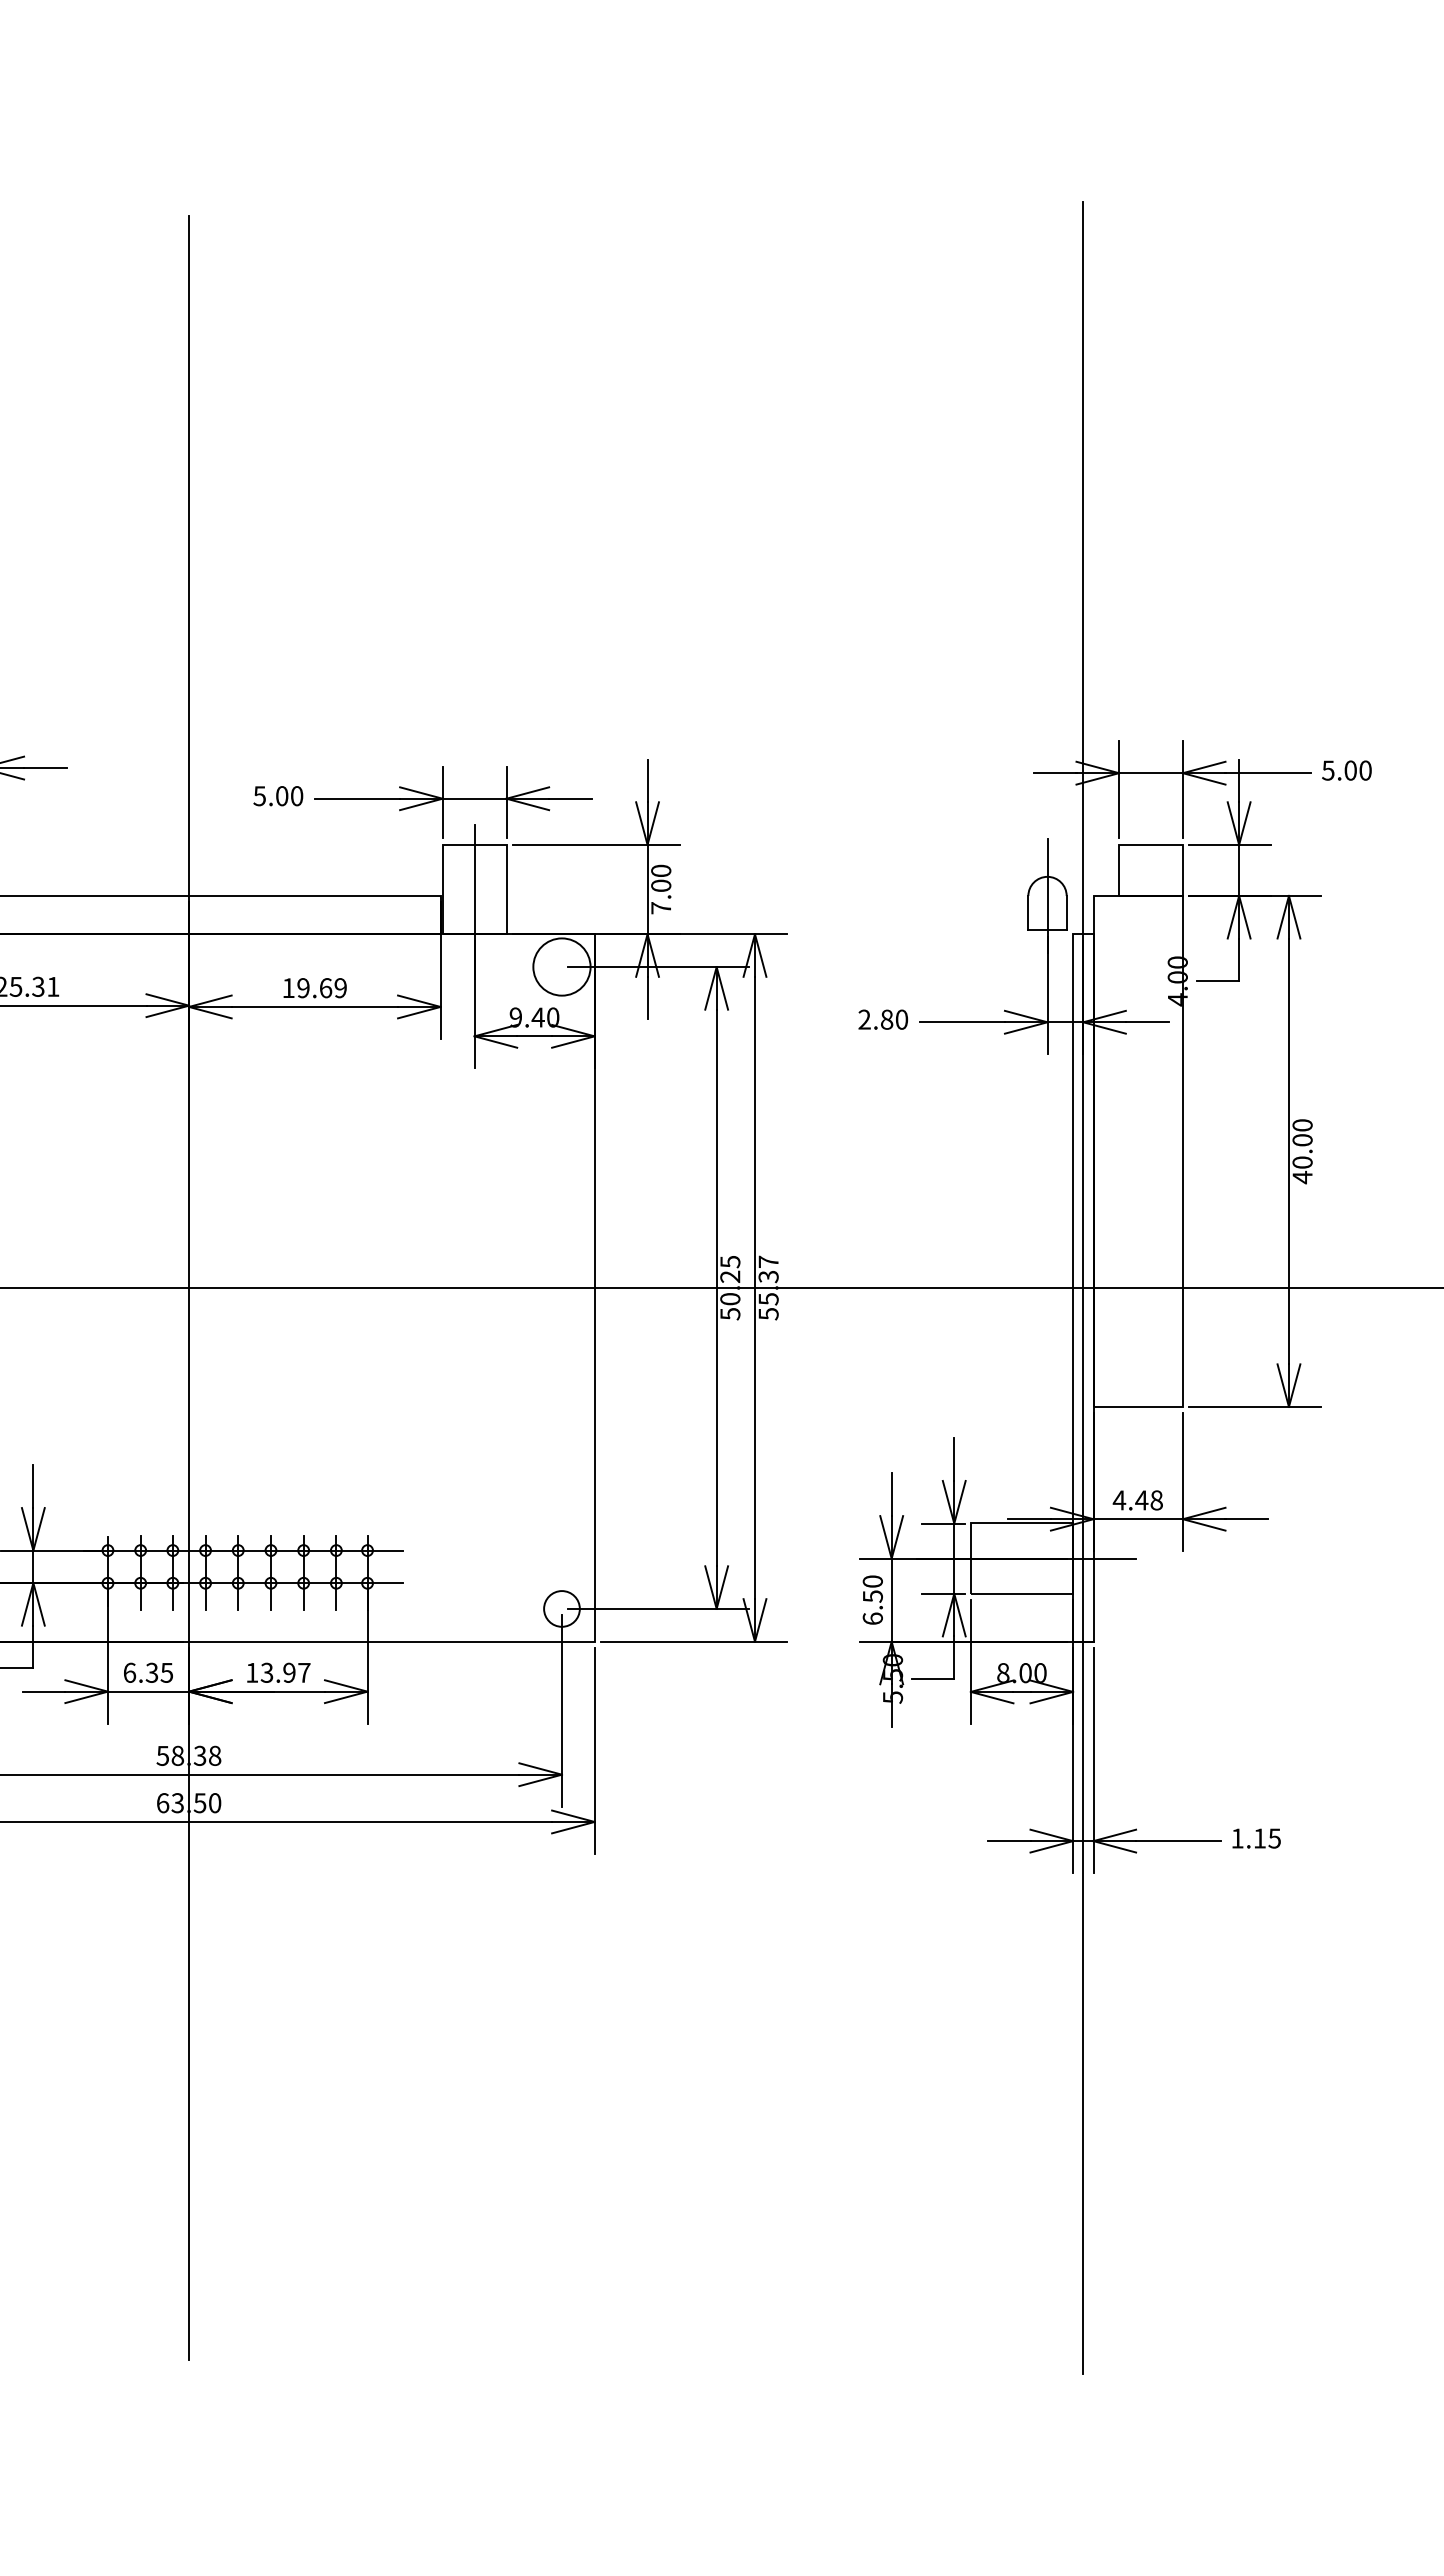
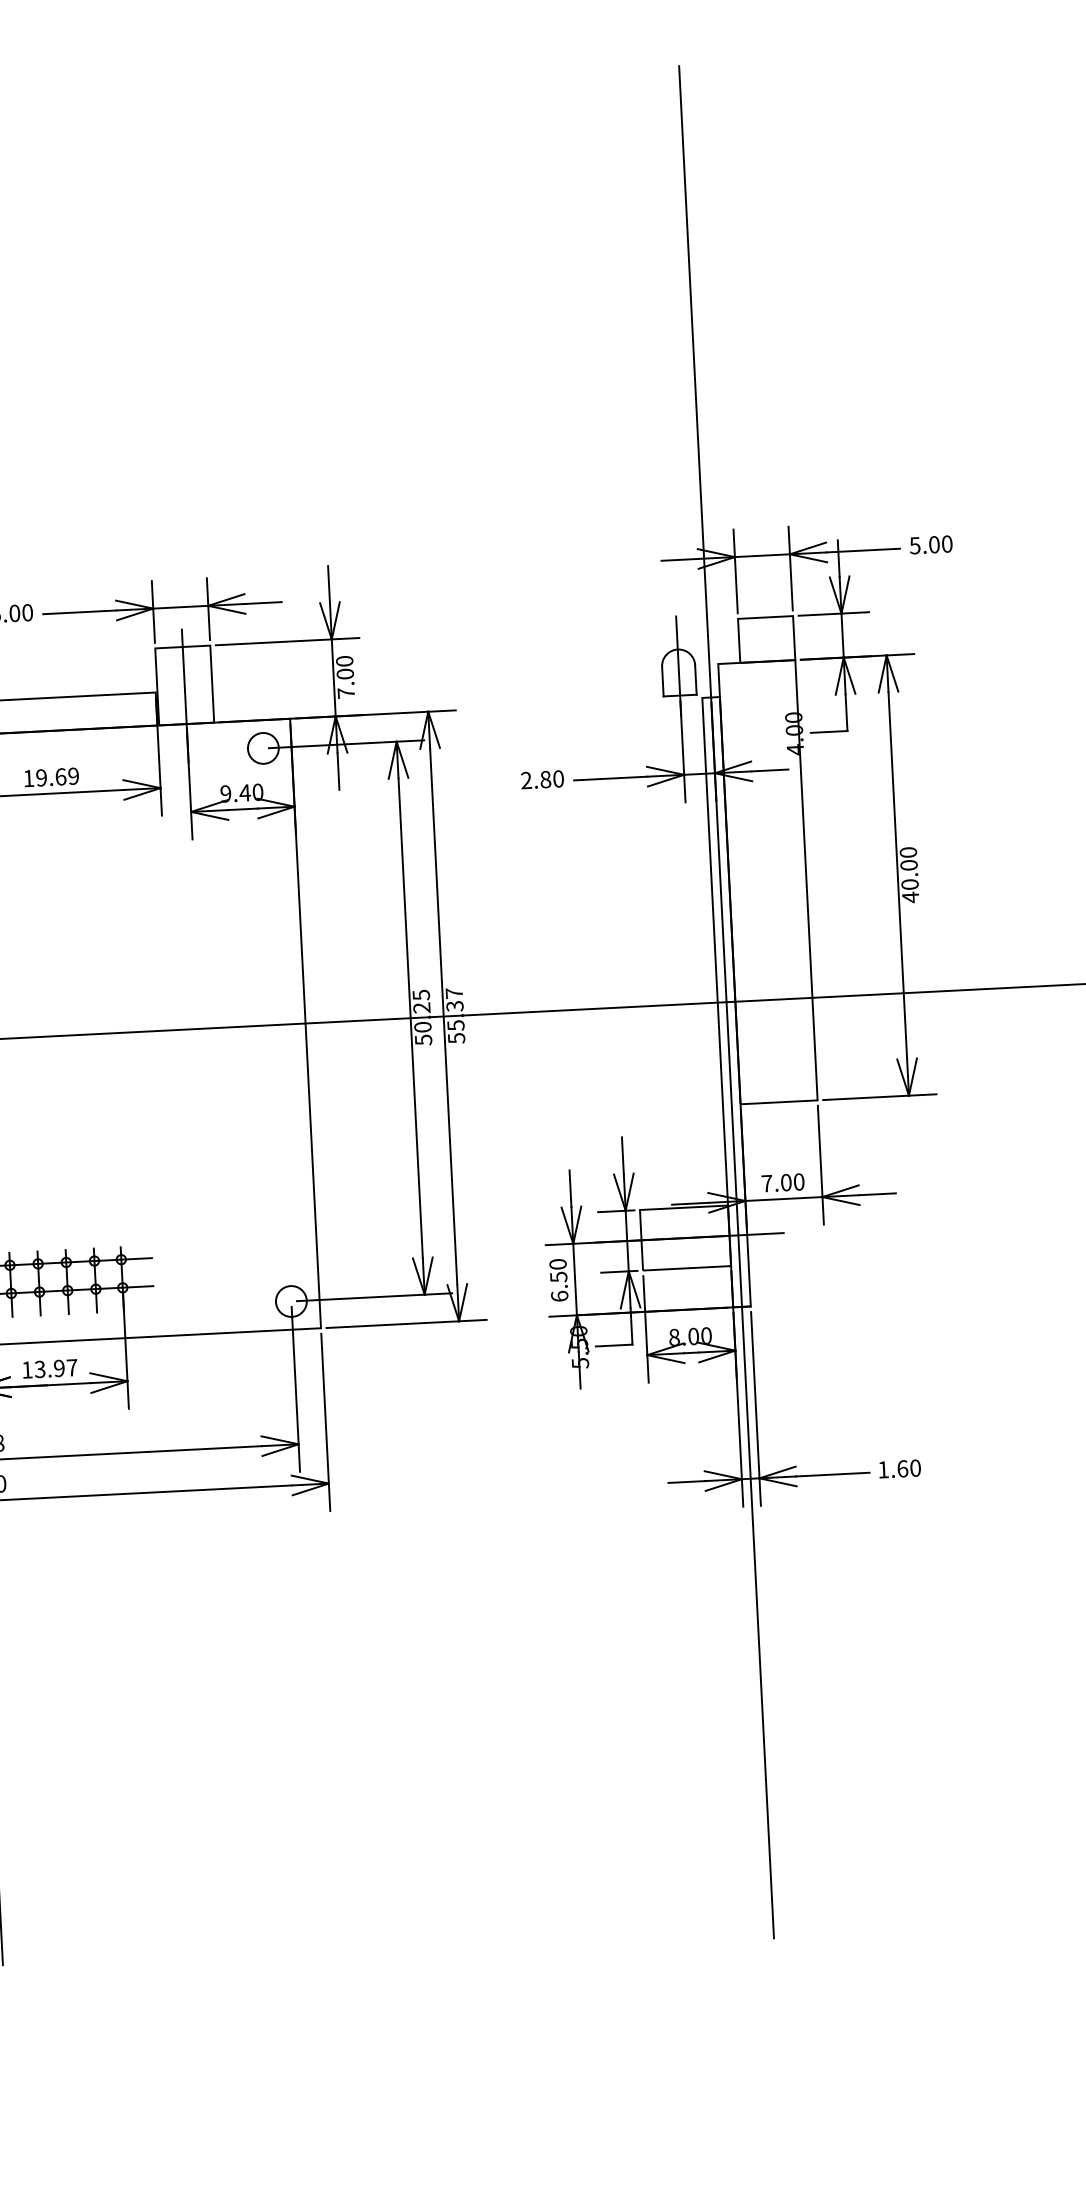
circle: (561, 966) -> (262, 747), size x0.62
text: (1137, 1500) -> (782, 1182), 4.48 -> 7.00
text: (1267, 1838) -> (909, 1468), 1.15 -> 1.60

